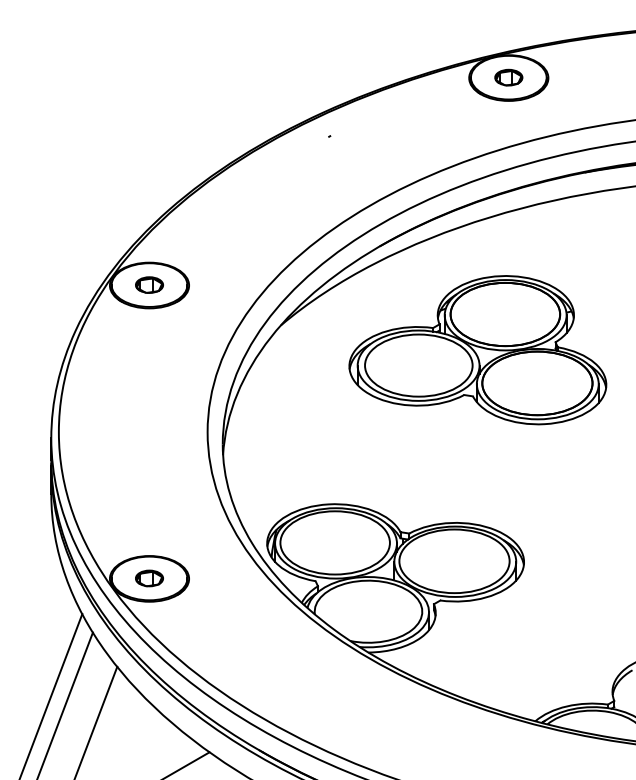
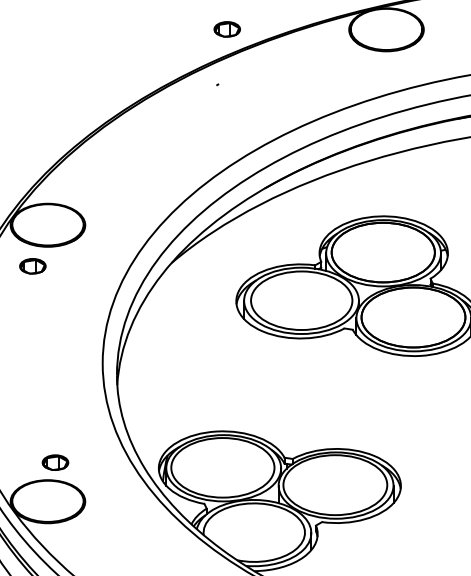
part: (508, 77) -> (226, 29), moved
part: (149, 284) -> (32, 265), moved
part: (149, 578) -> (55, 462), moved

